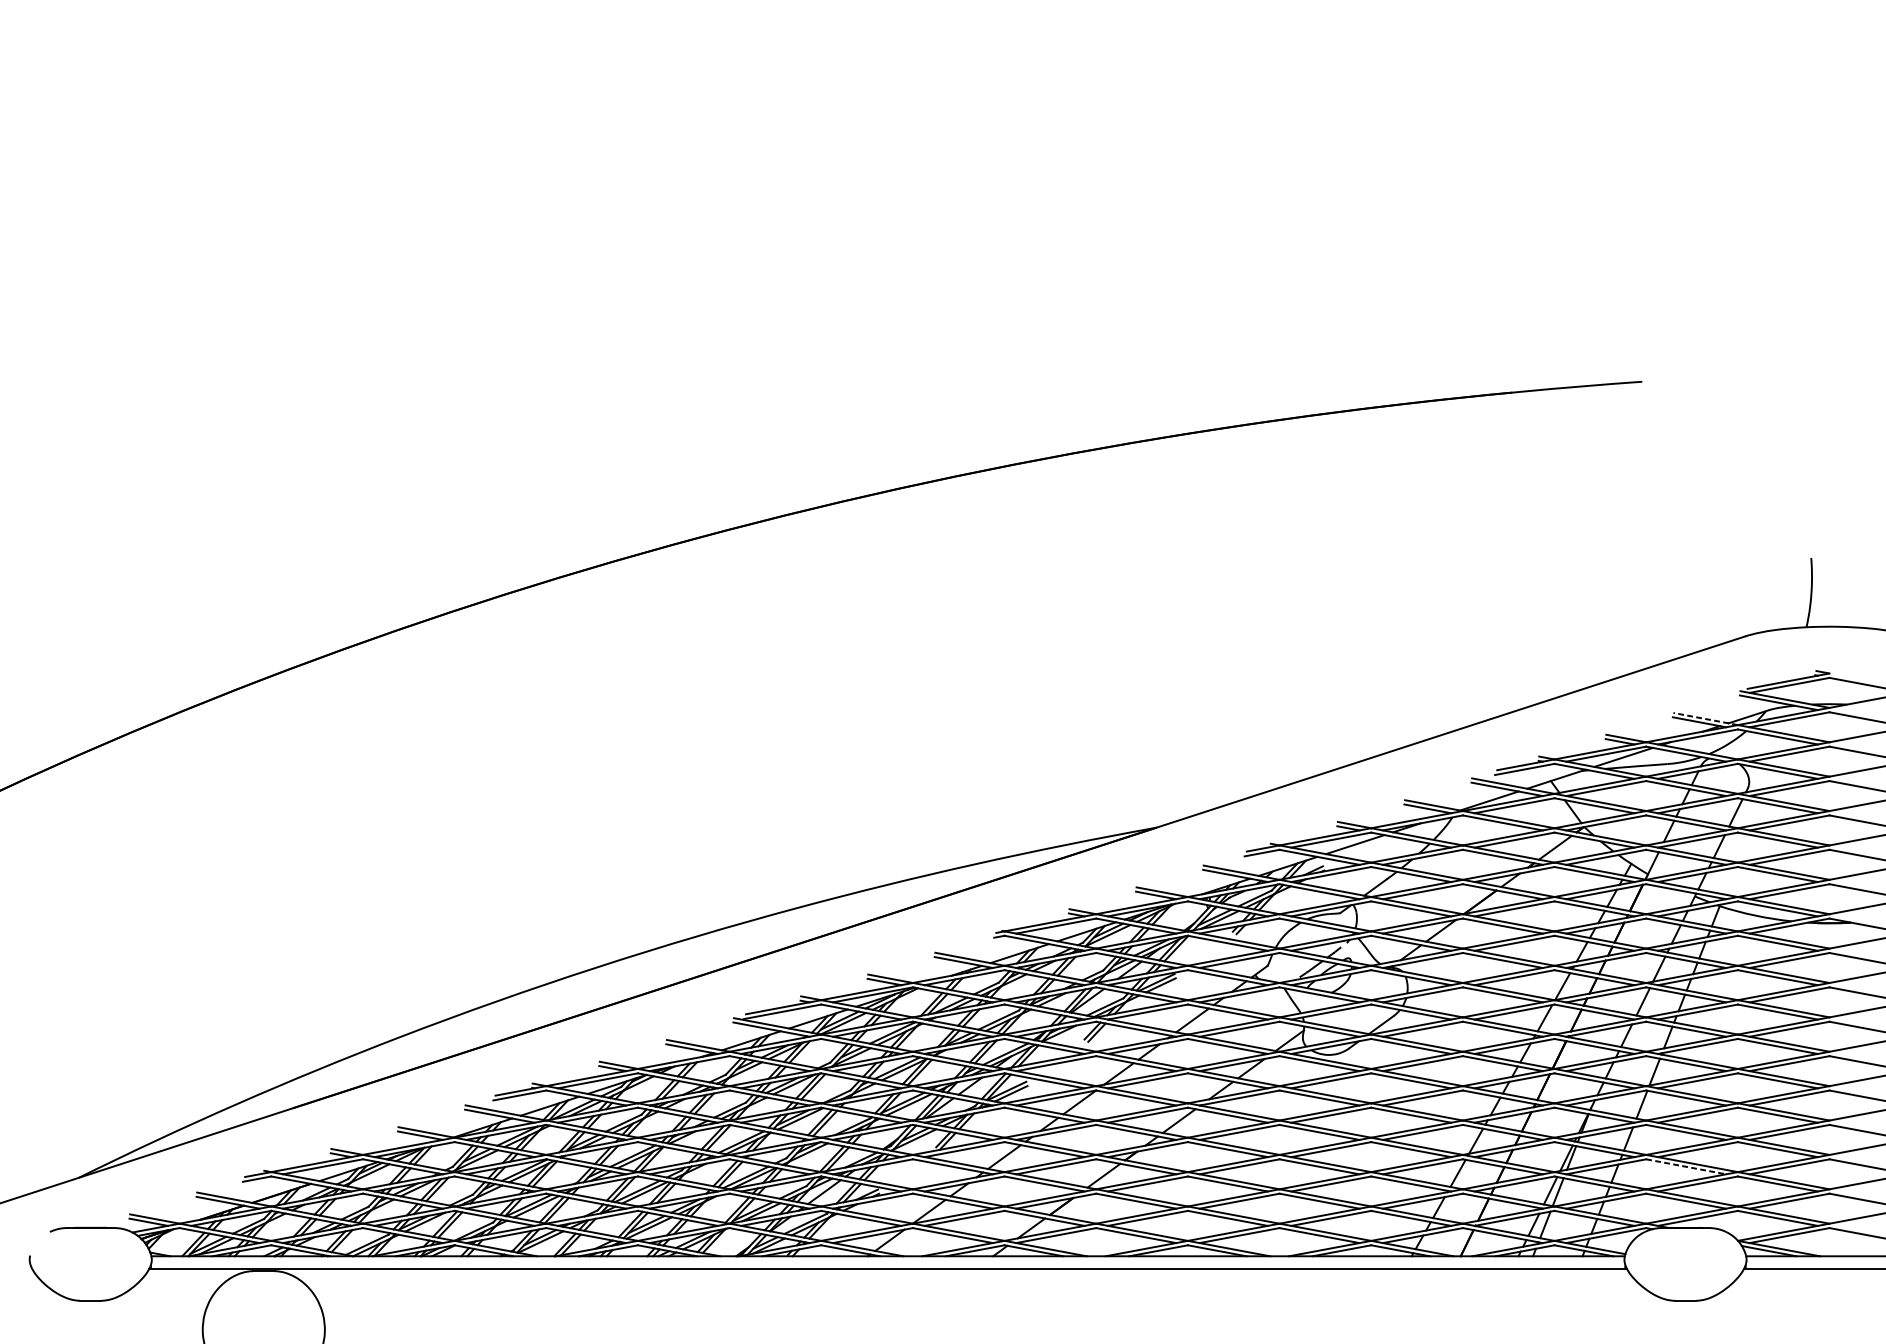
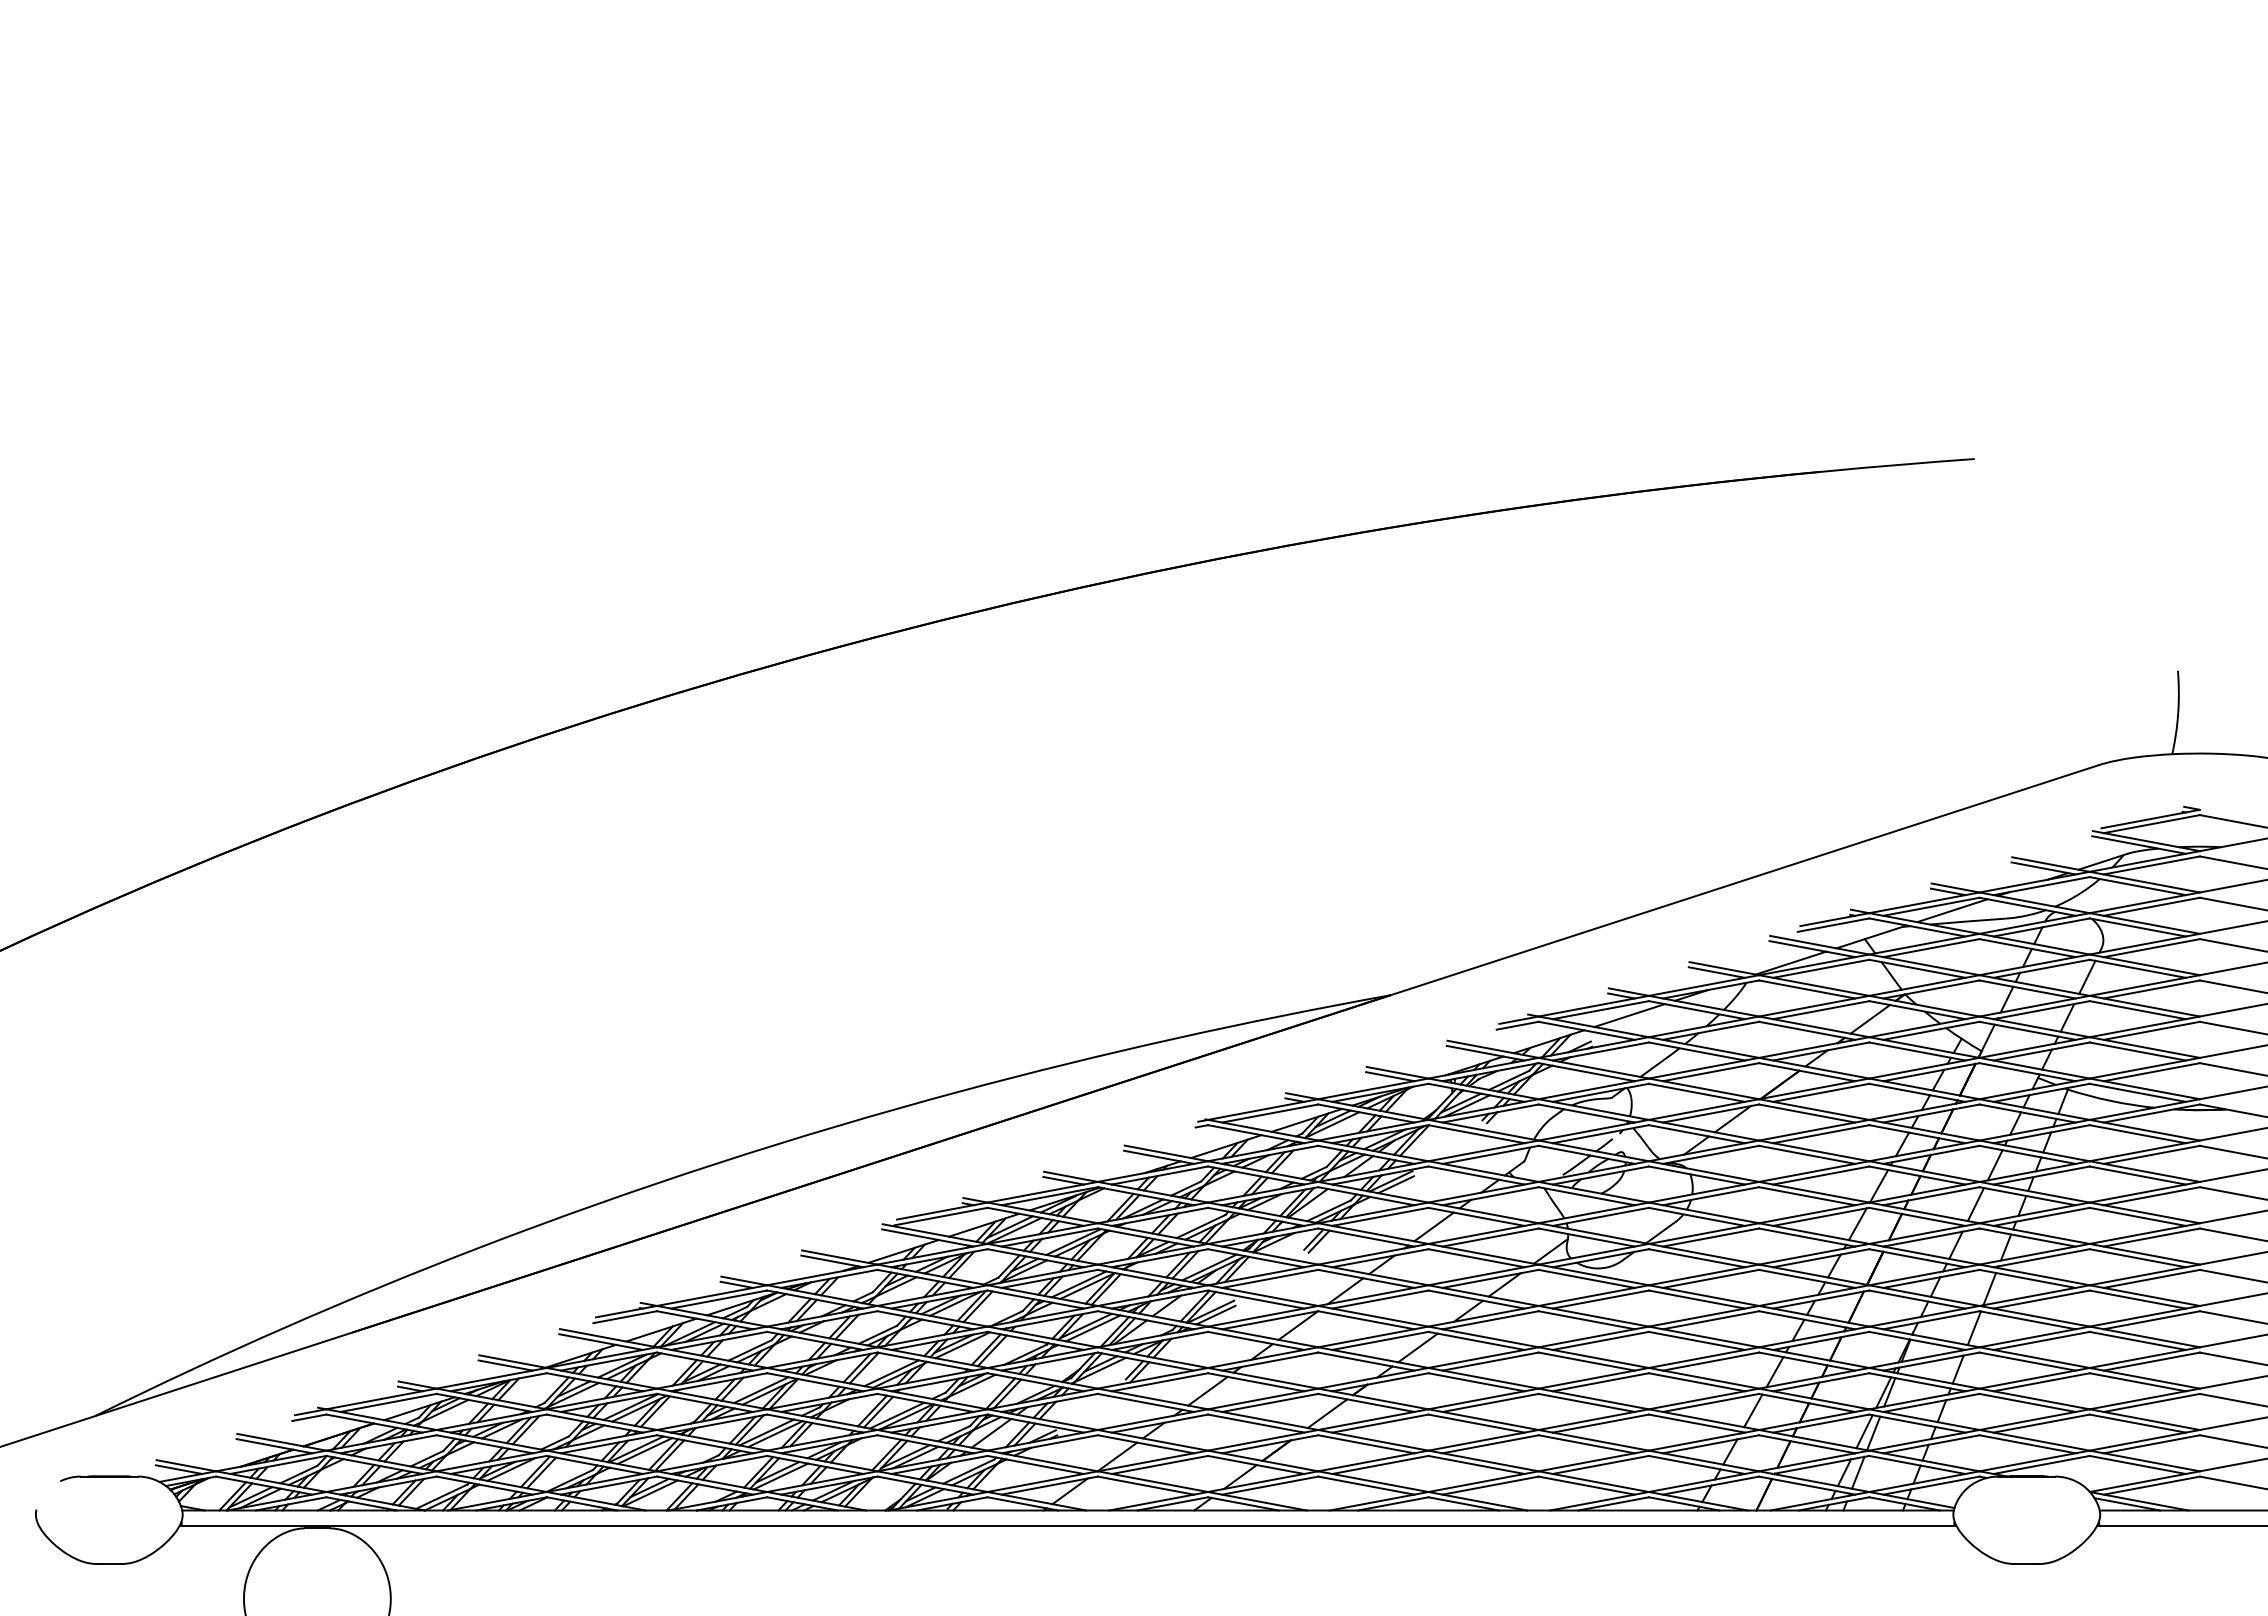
line: (1705, 718) -> (2050, 864), dashed -> solid
line: (1686, 1166) -> (2027, 1402), dashed -> solid

